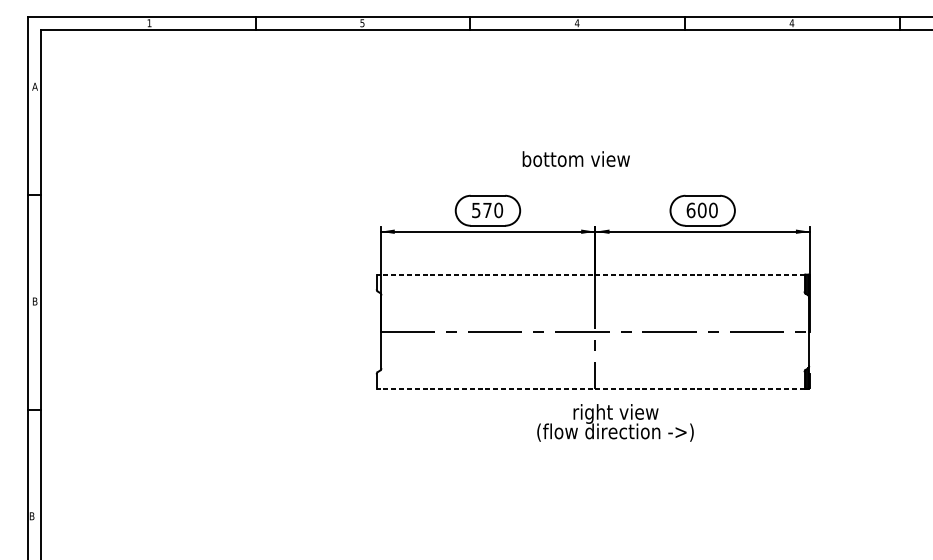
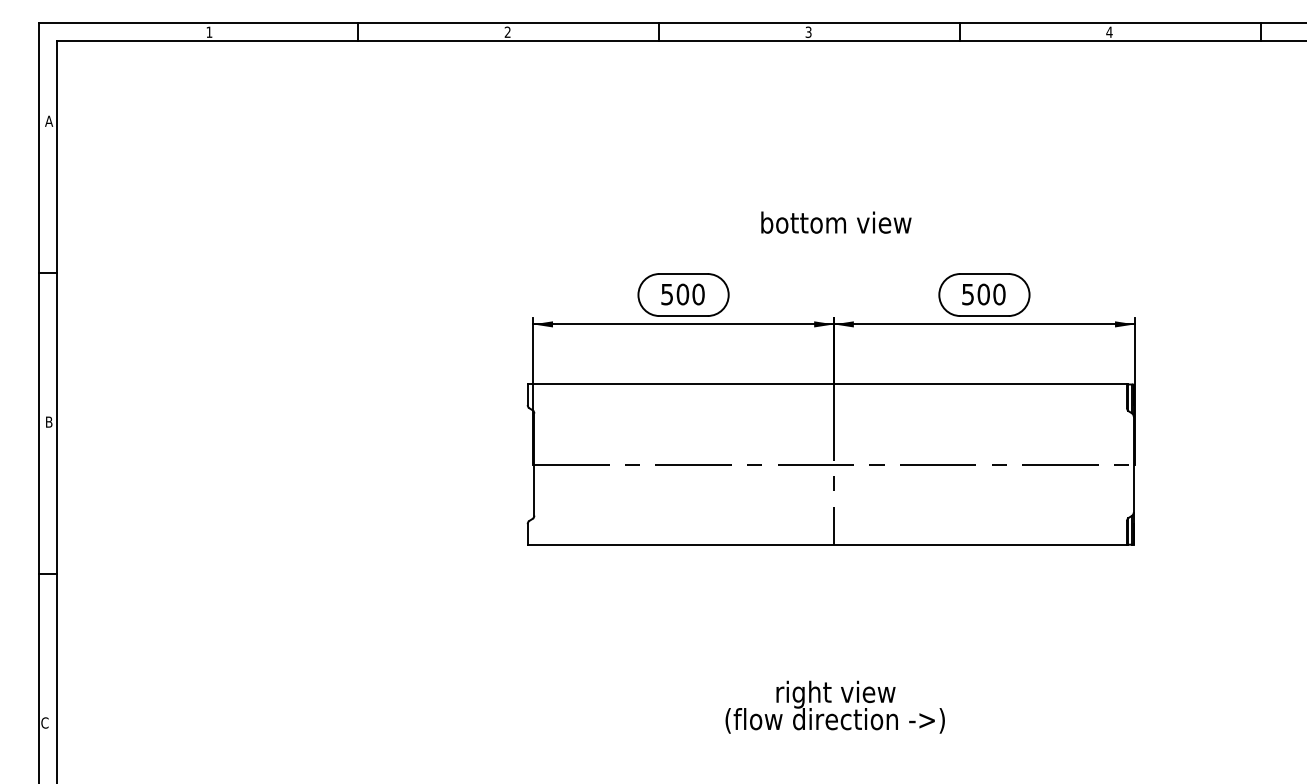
text: (362, 22) -> (507, 31), 5 -> 2
text: (577, 22) -> (808, 31), 4 -> 3
text: (576, 159) -> (836, 222), moved
text: (487, 210) -> (682, 294), 570 -> 500
text: (691, 210) -> (968, 294), 600 -> 500
line: (590, 274) -> (827, 384), dashed -> solid
line: (590, 388) -> (827, 544), dashed -> solid
text: (614, 422) -> (834, 706), moved
text: (31, 515) -> (44, 722), B -> C

